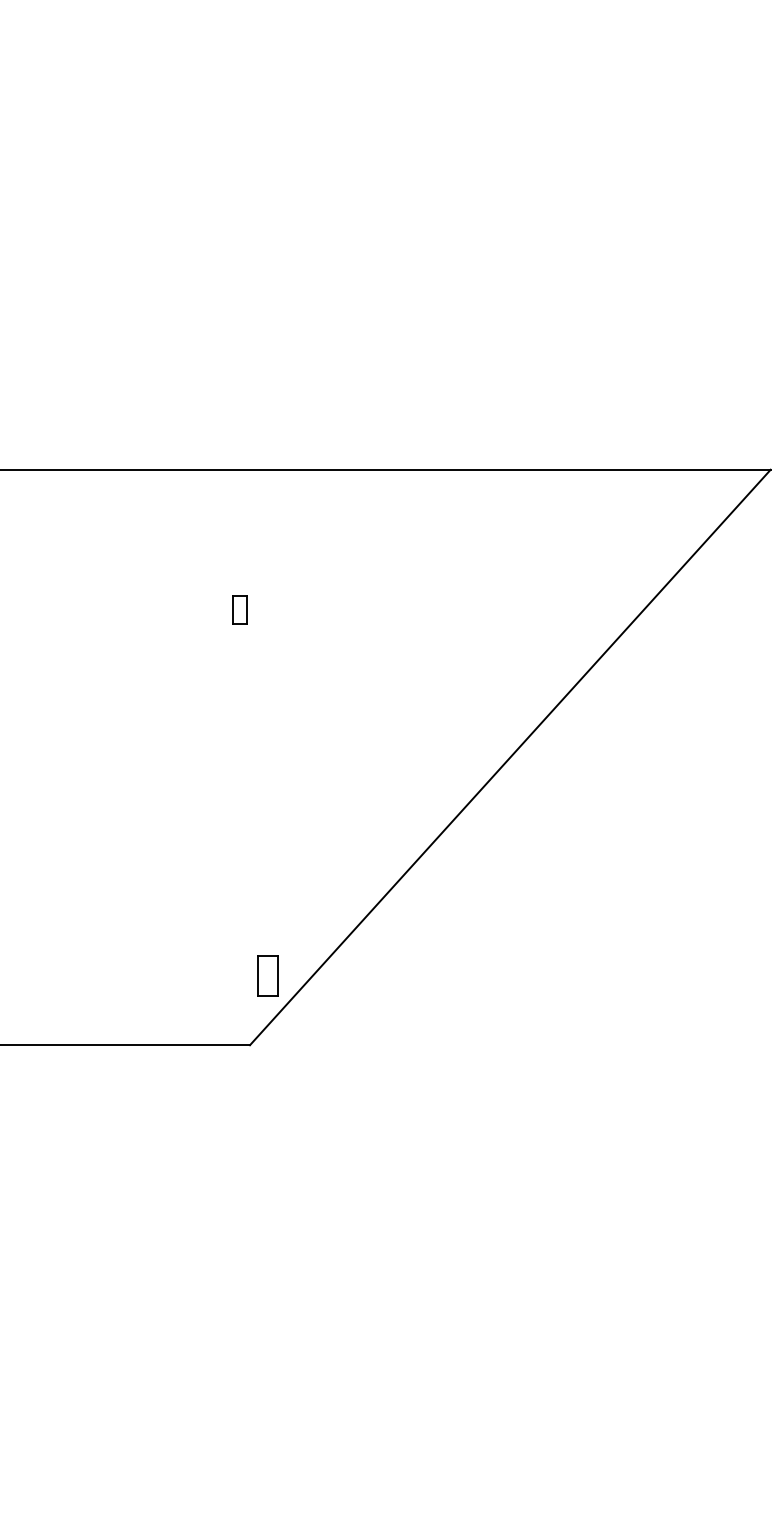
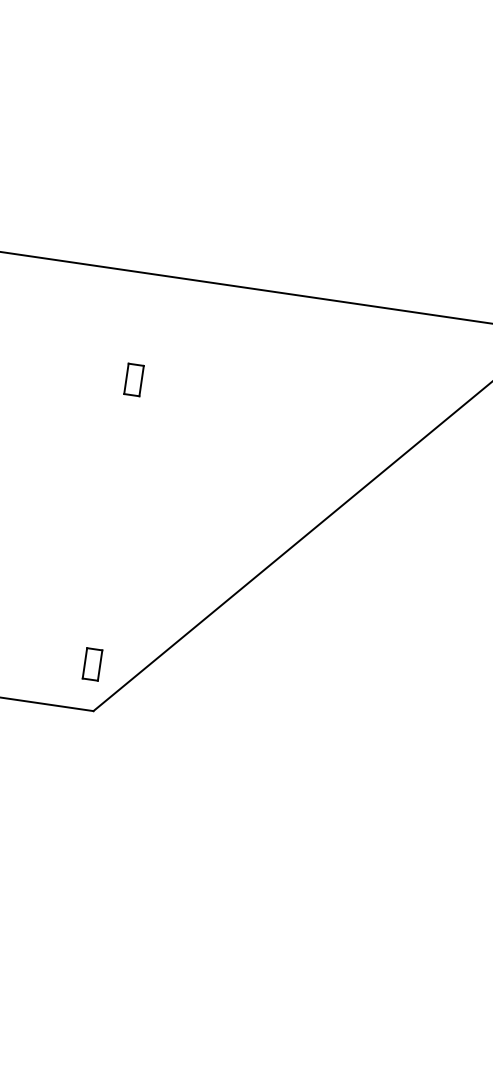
part: (239, 609) -> (133, 379), size x1.43
part: (267, 975) -> (92, 663), moved

